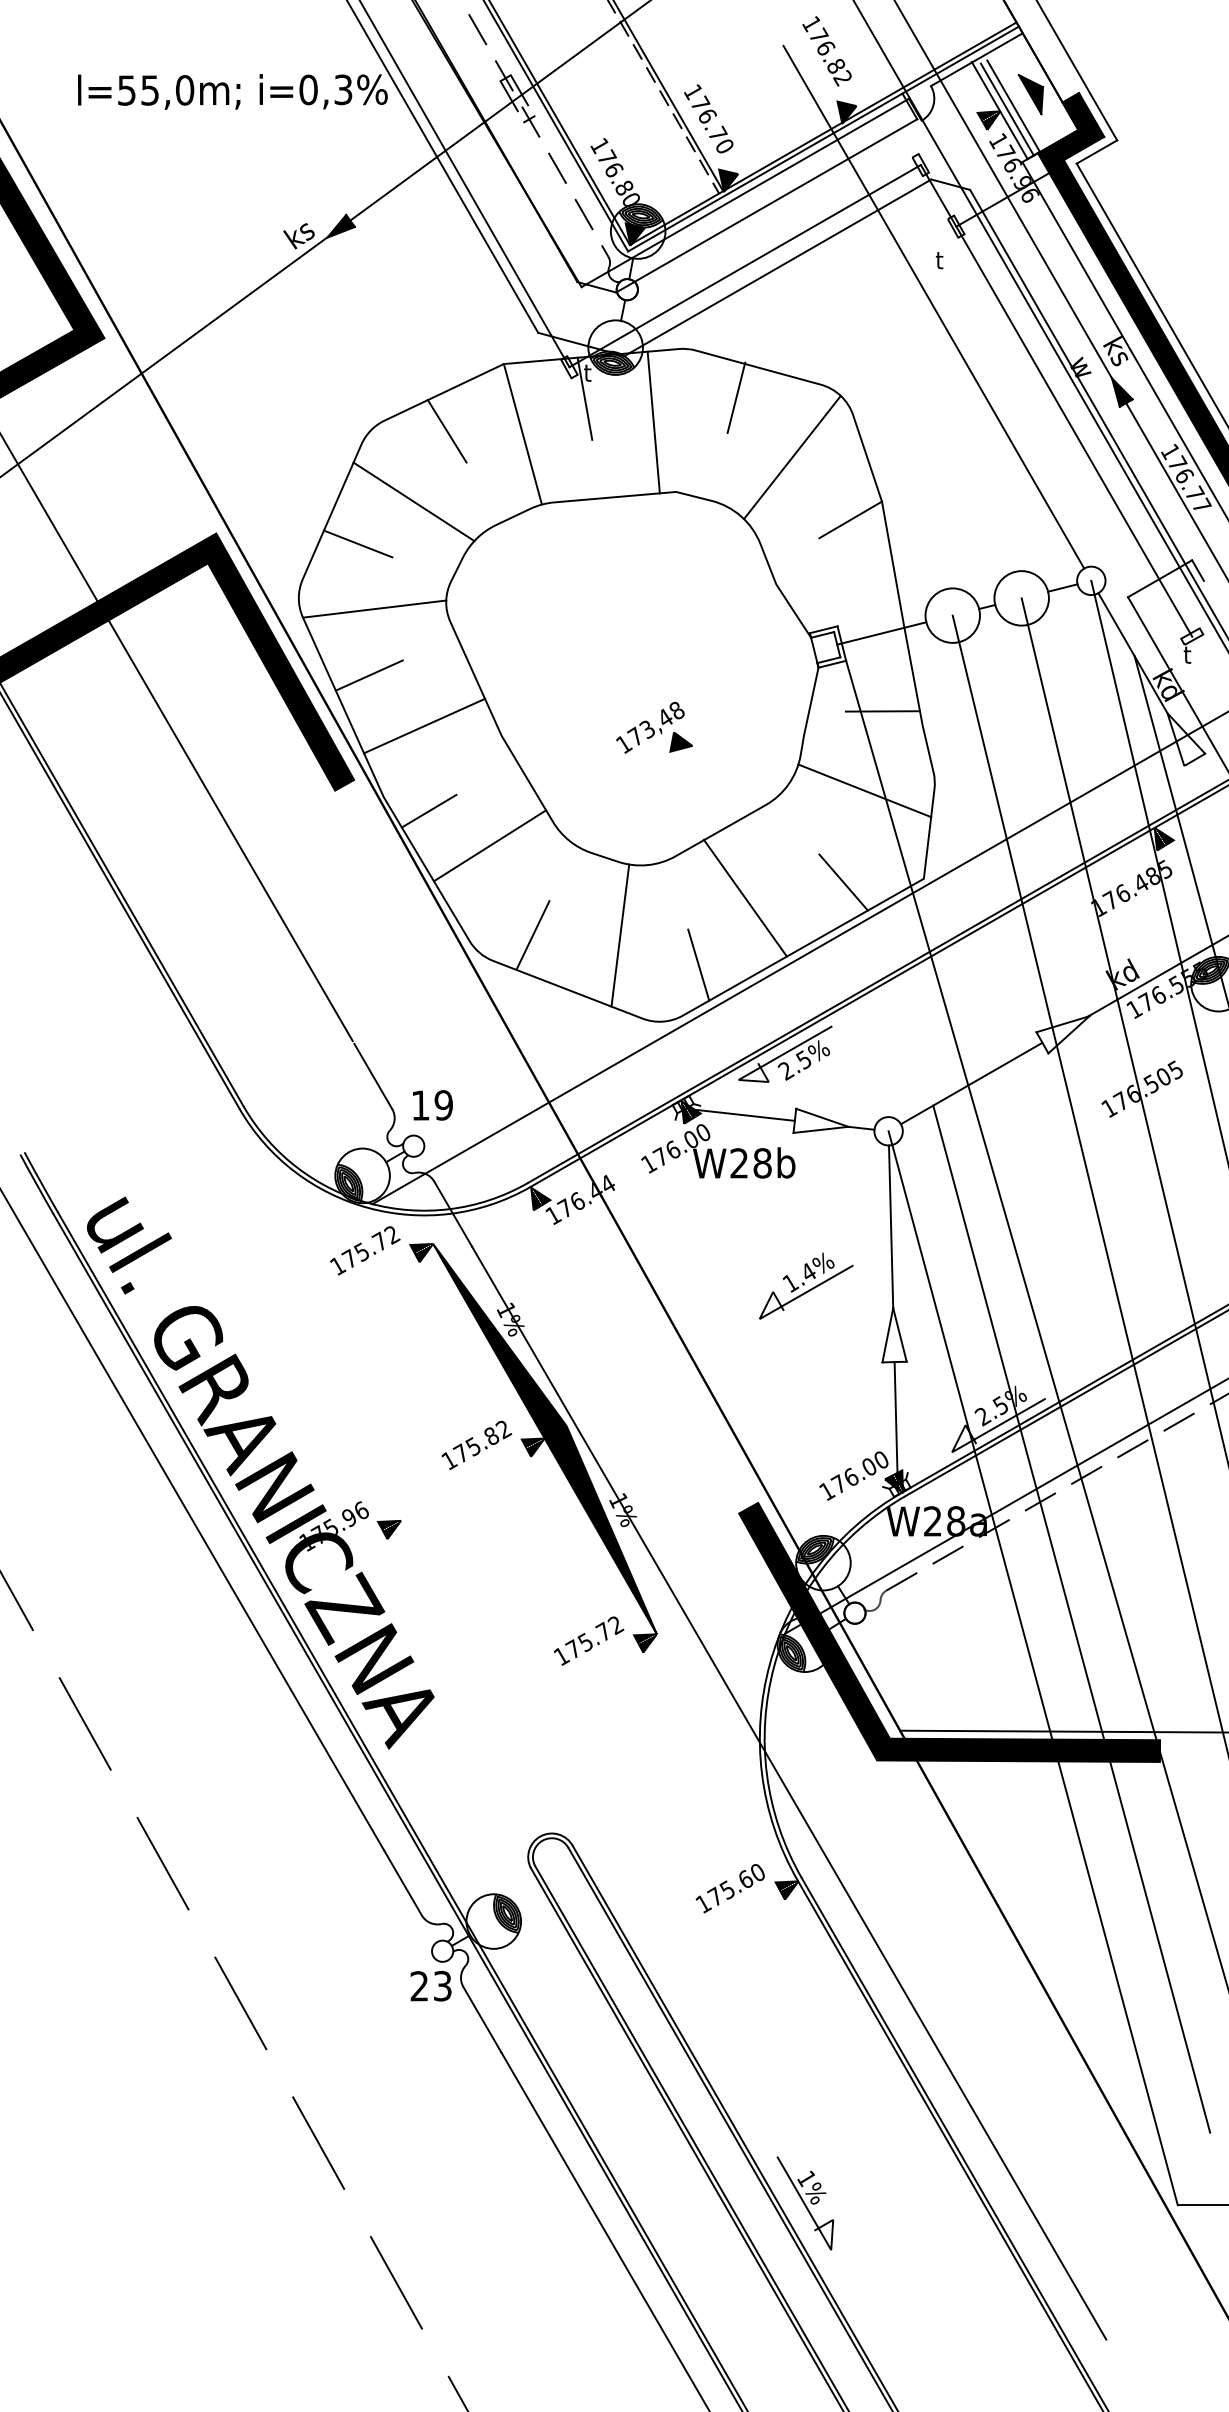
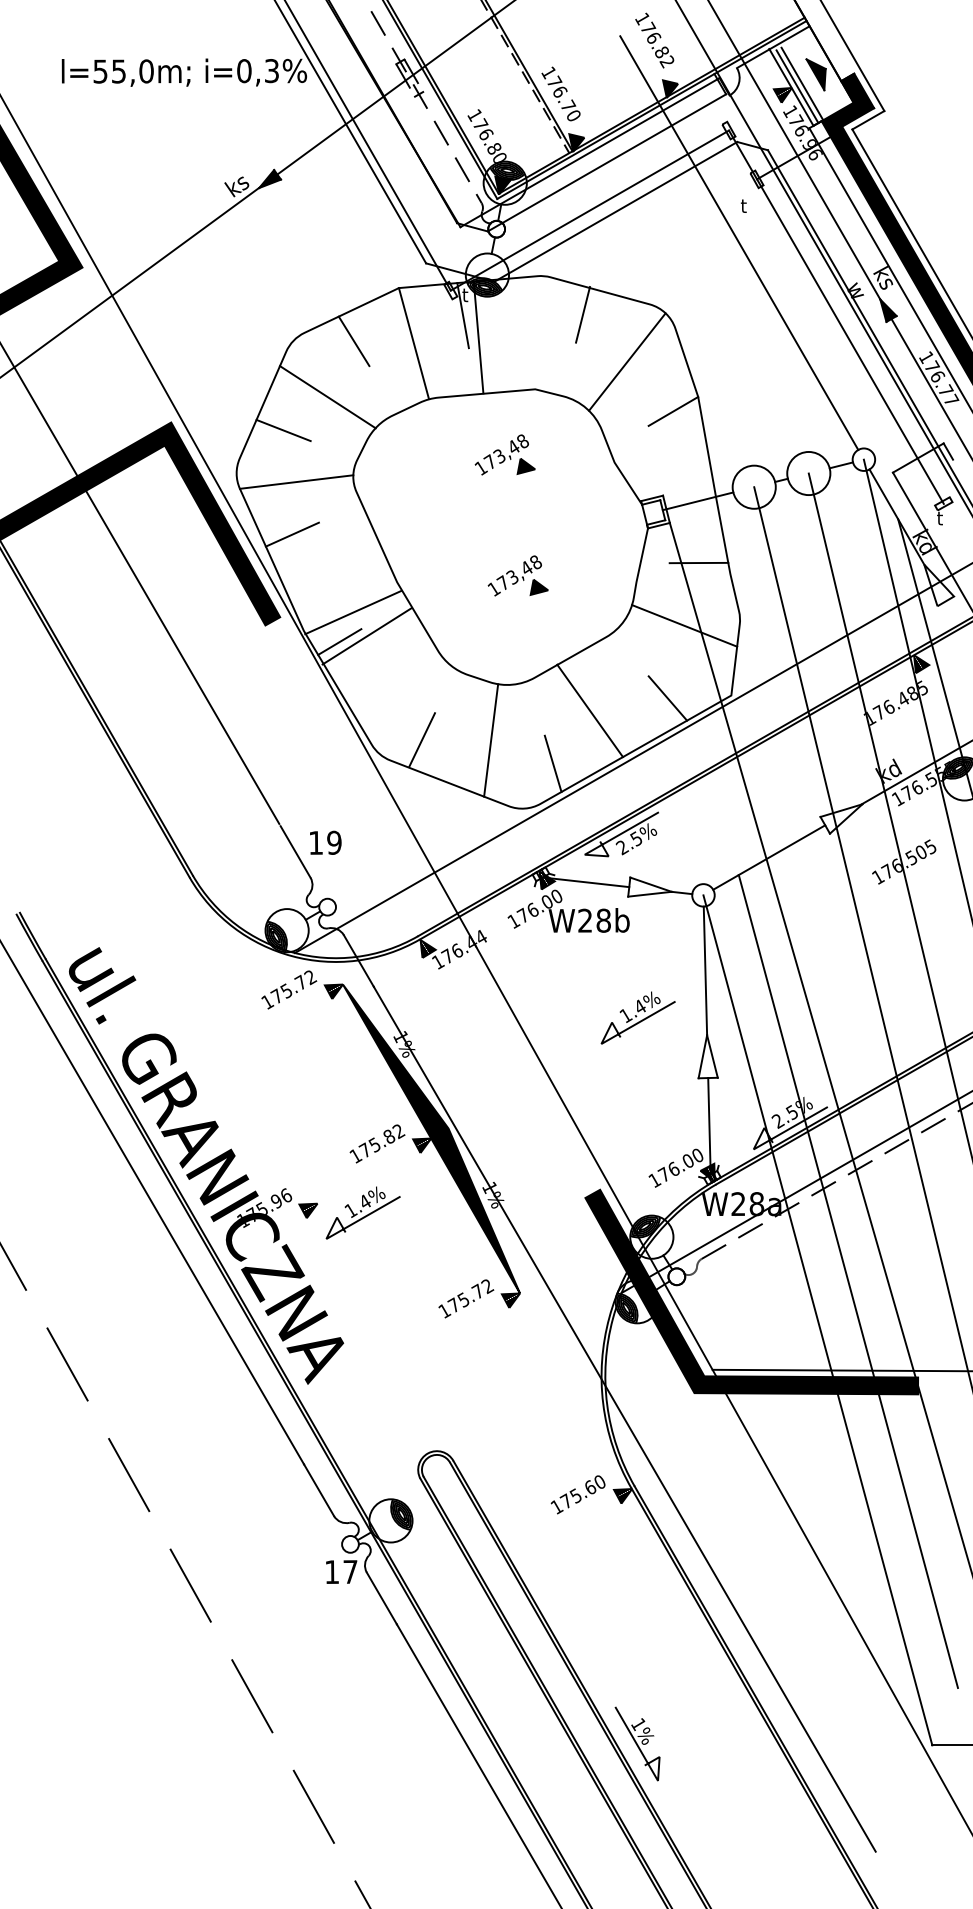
line: (653, 422) -> (478, 337), moved
part: (637, 574) -> (504, 454), added
line: (424, 725) -> (353, 612), moved
line: (489, 845) -> (366, 636), moved
text: (432, 1104) -> (325, 842), moved
part: (457, 1531) -> (362, 1212), added
text: (431, 1986) -> (341, 1572), 23 -> 17

